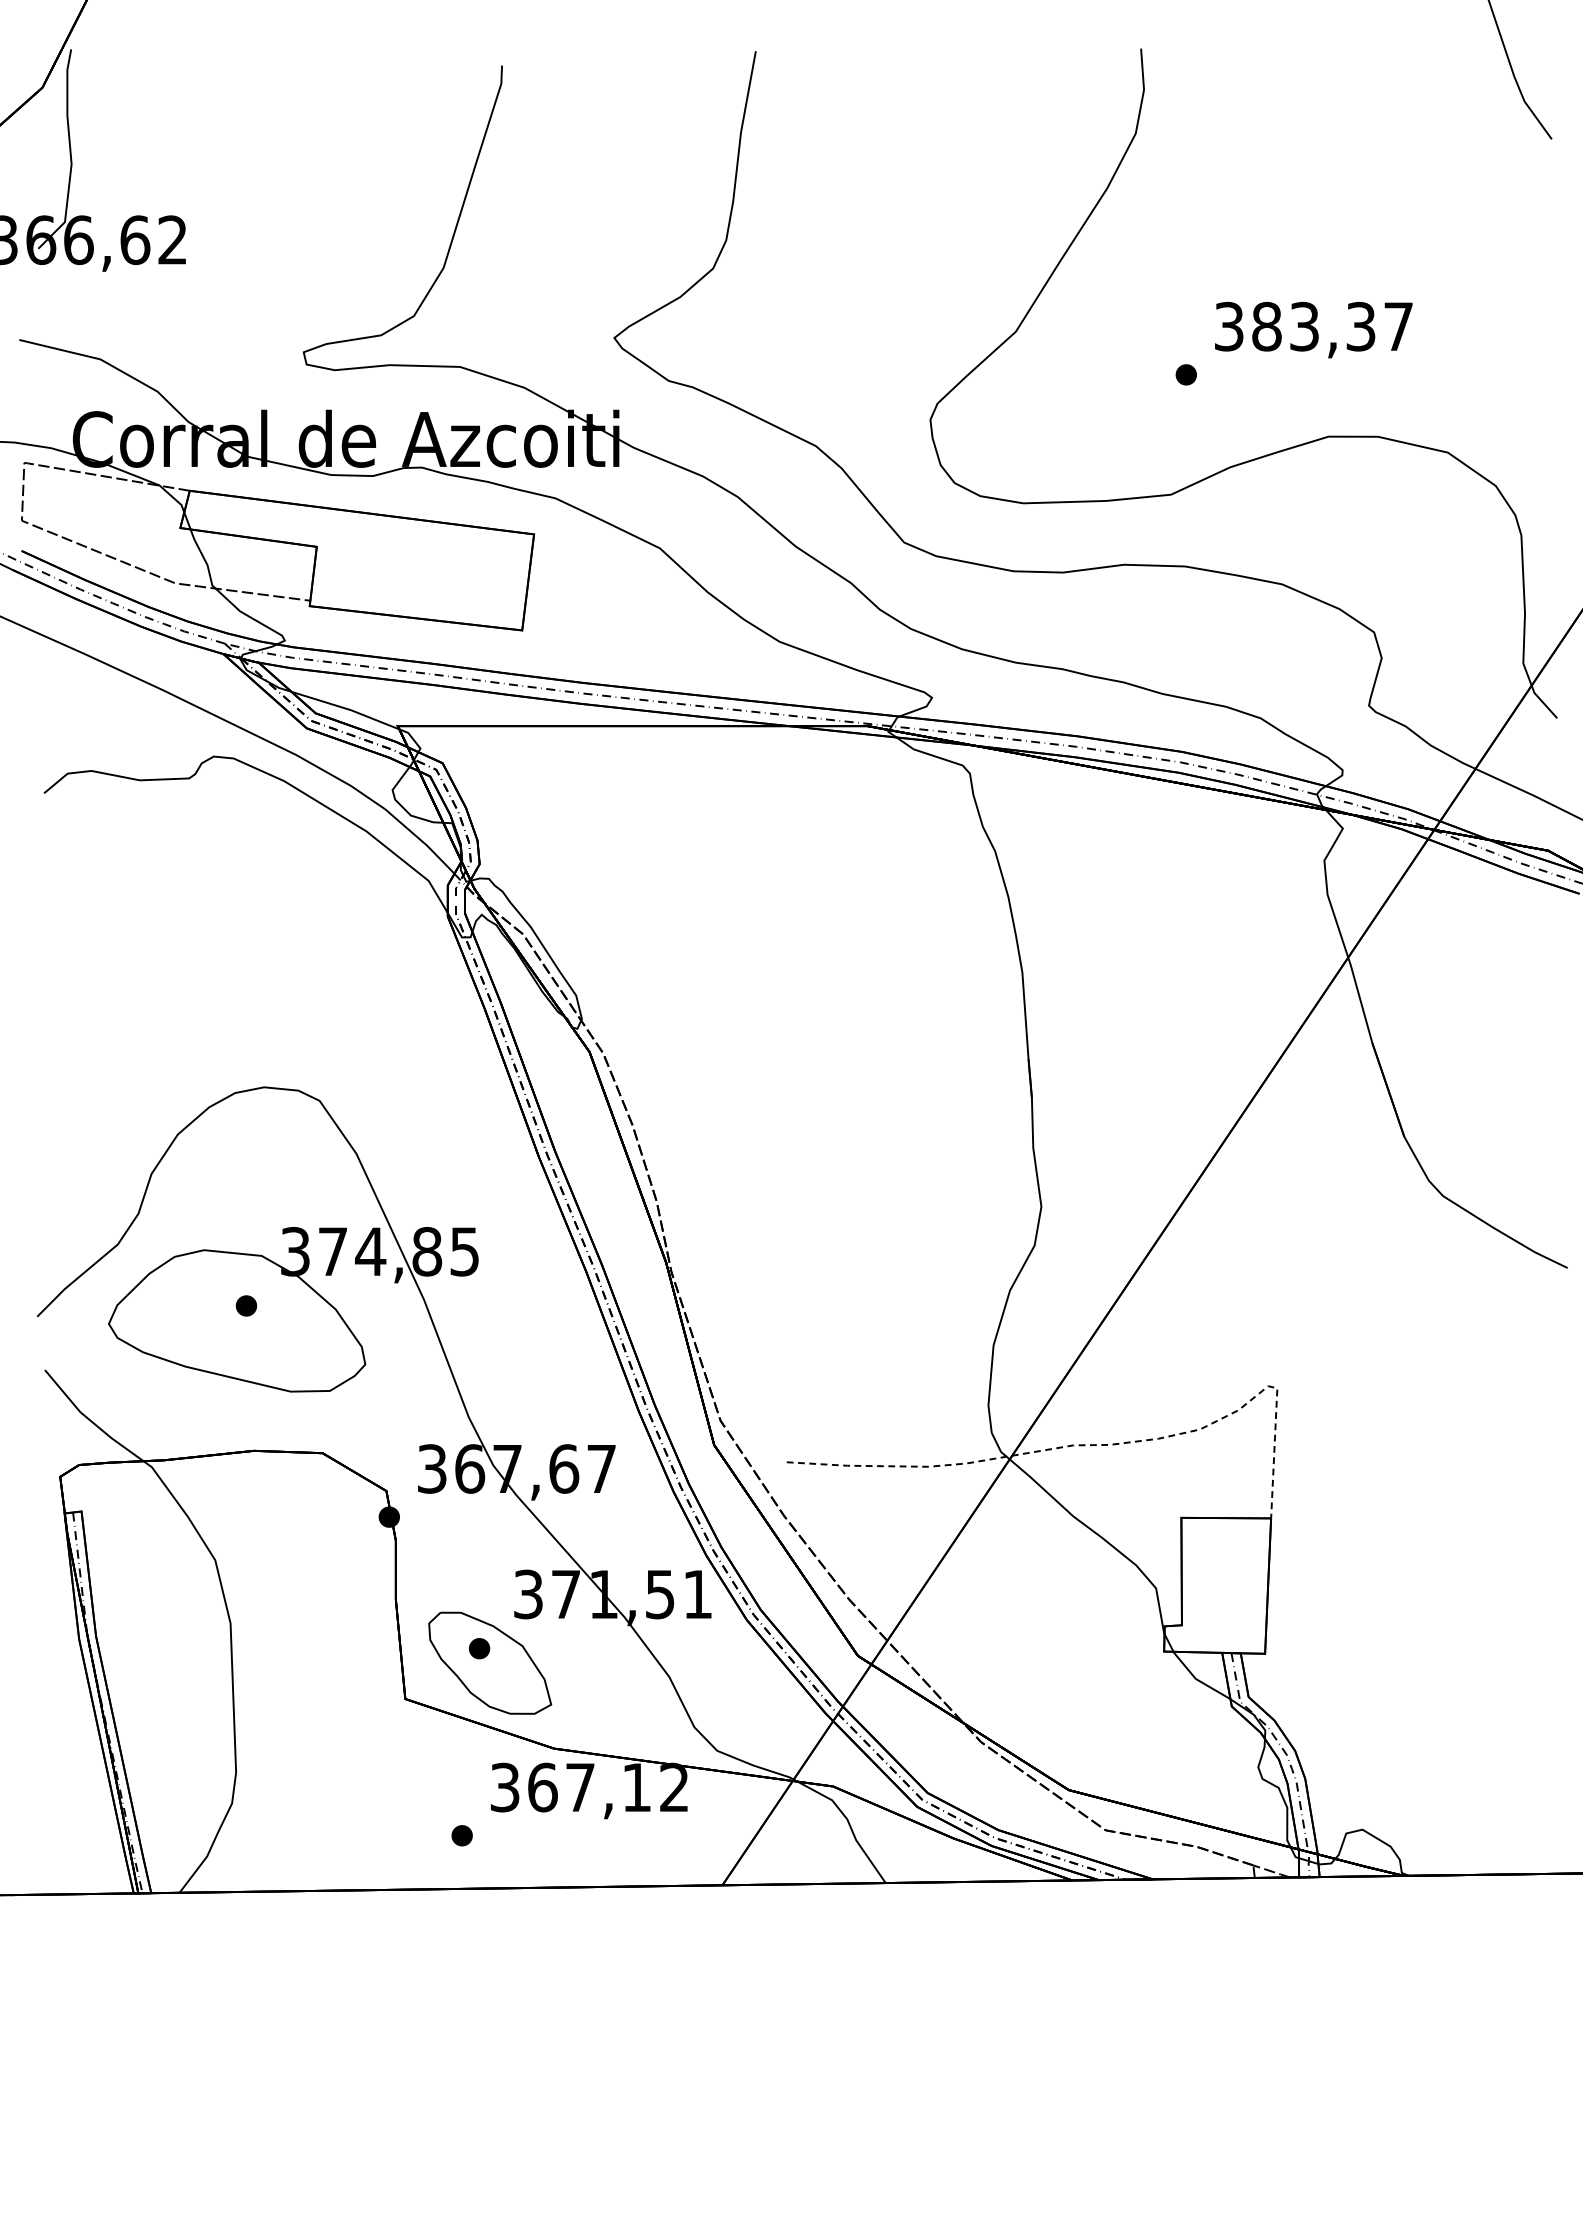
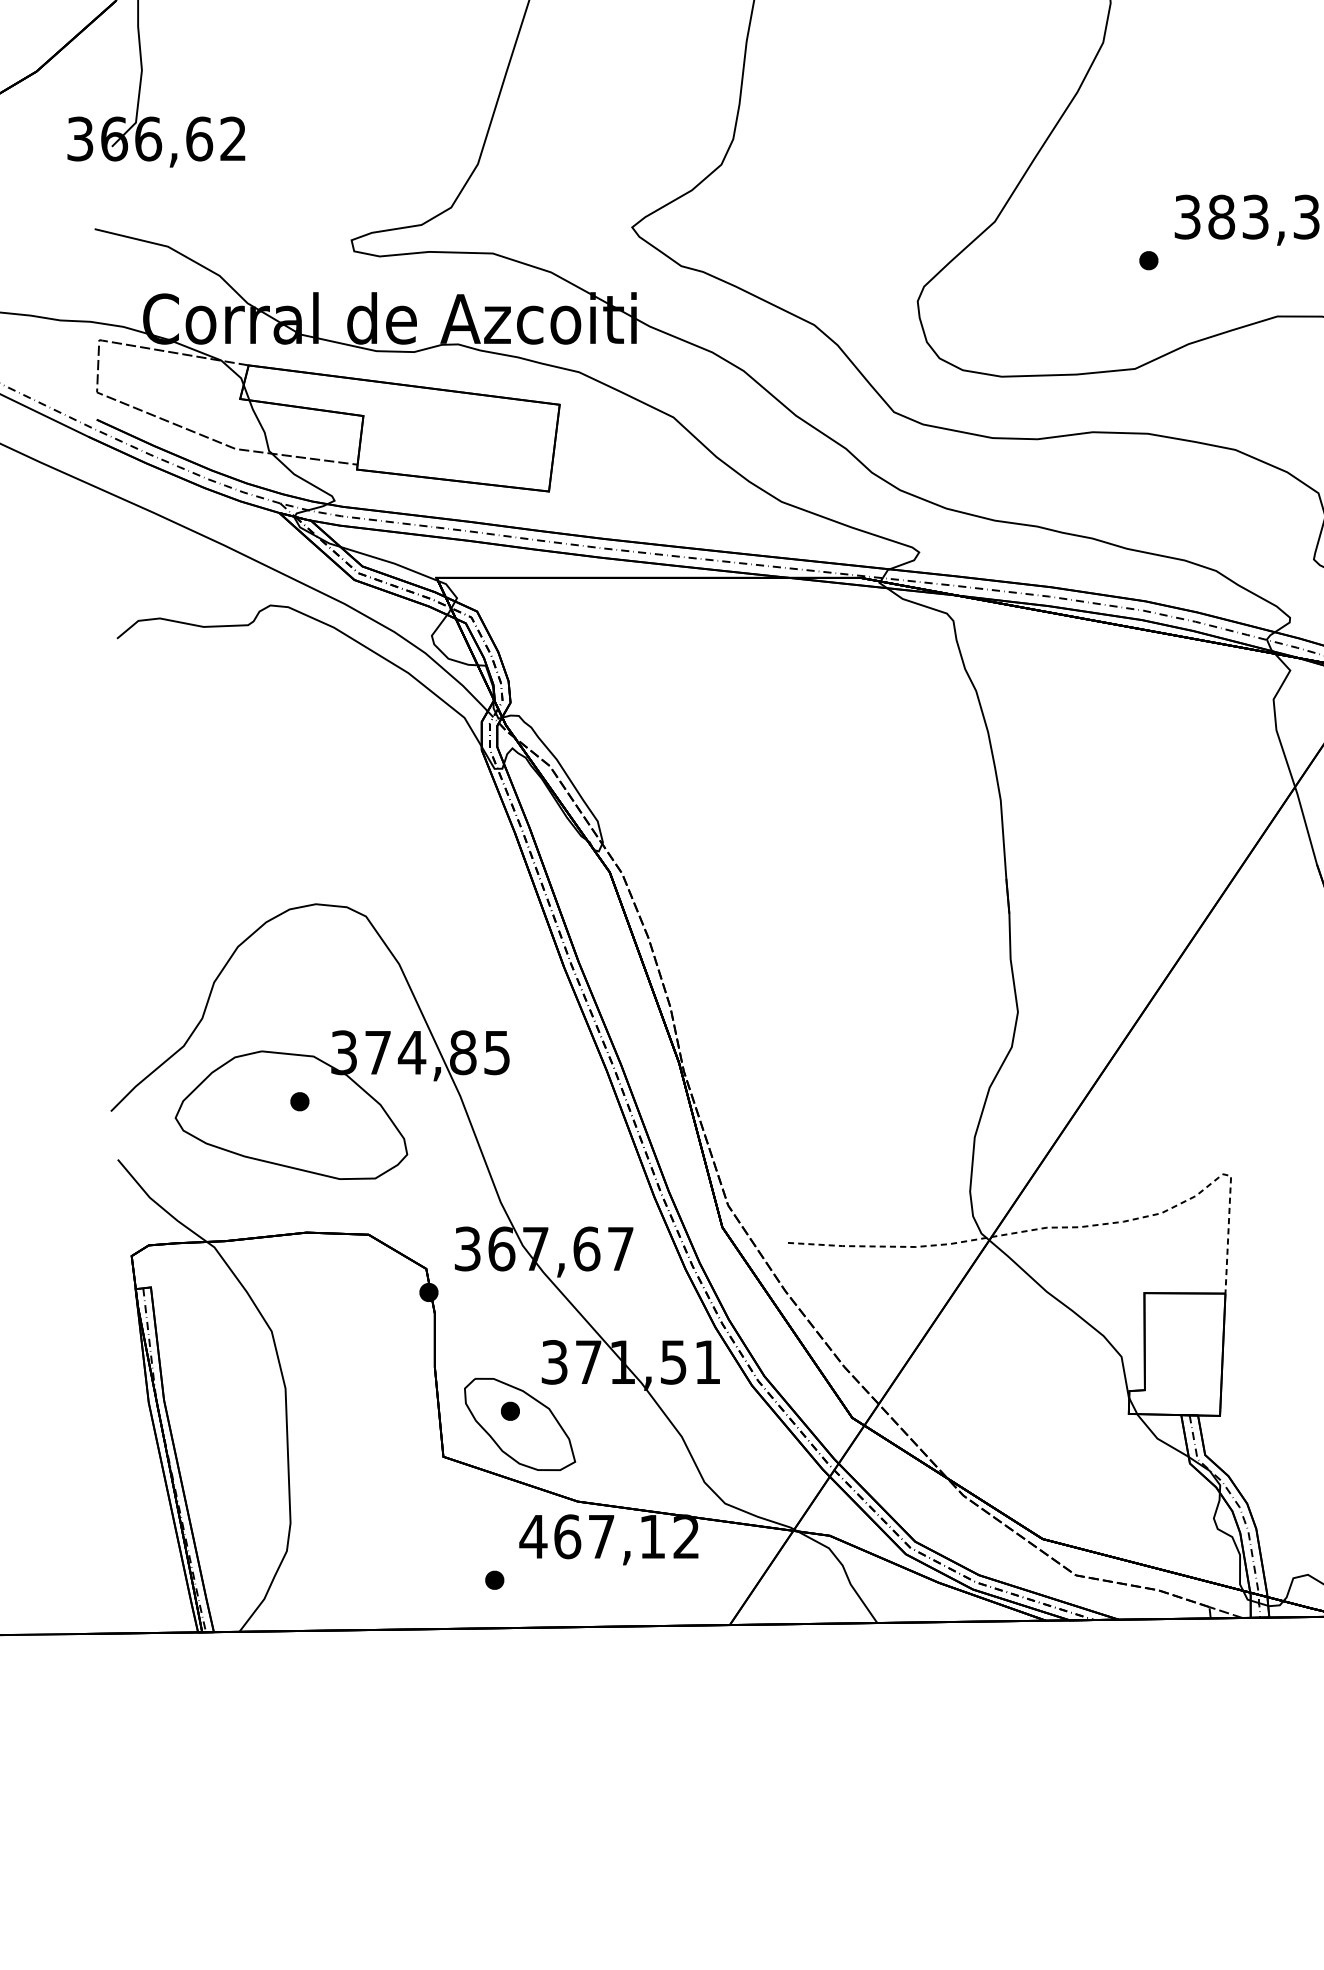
text: (504, 1787) -> (532, 1536), 367,12 -> 467,12

